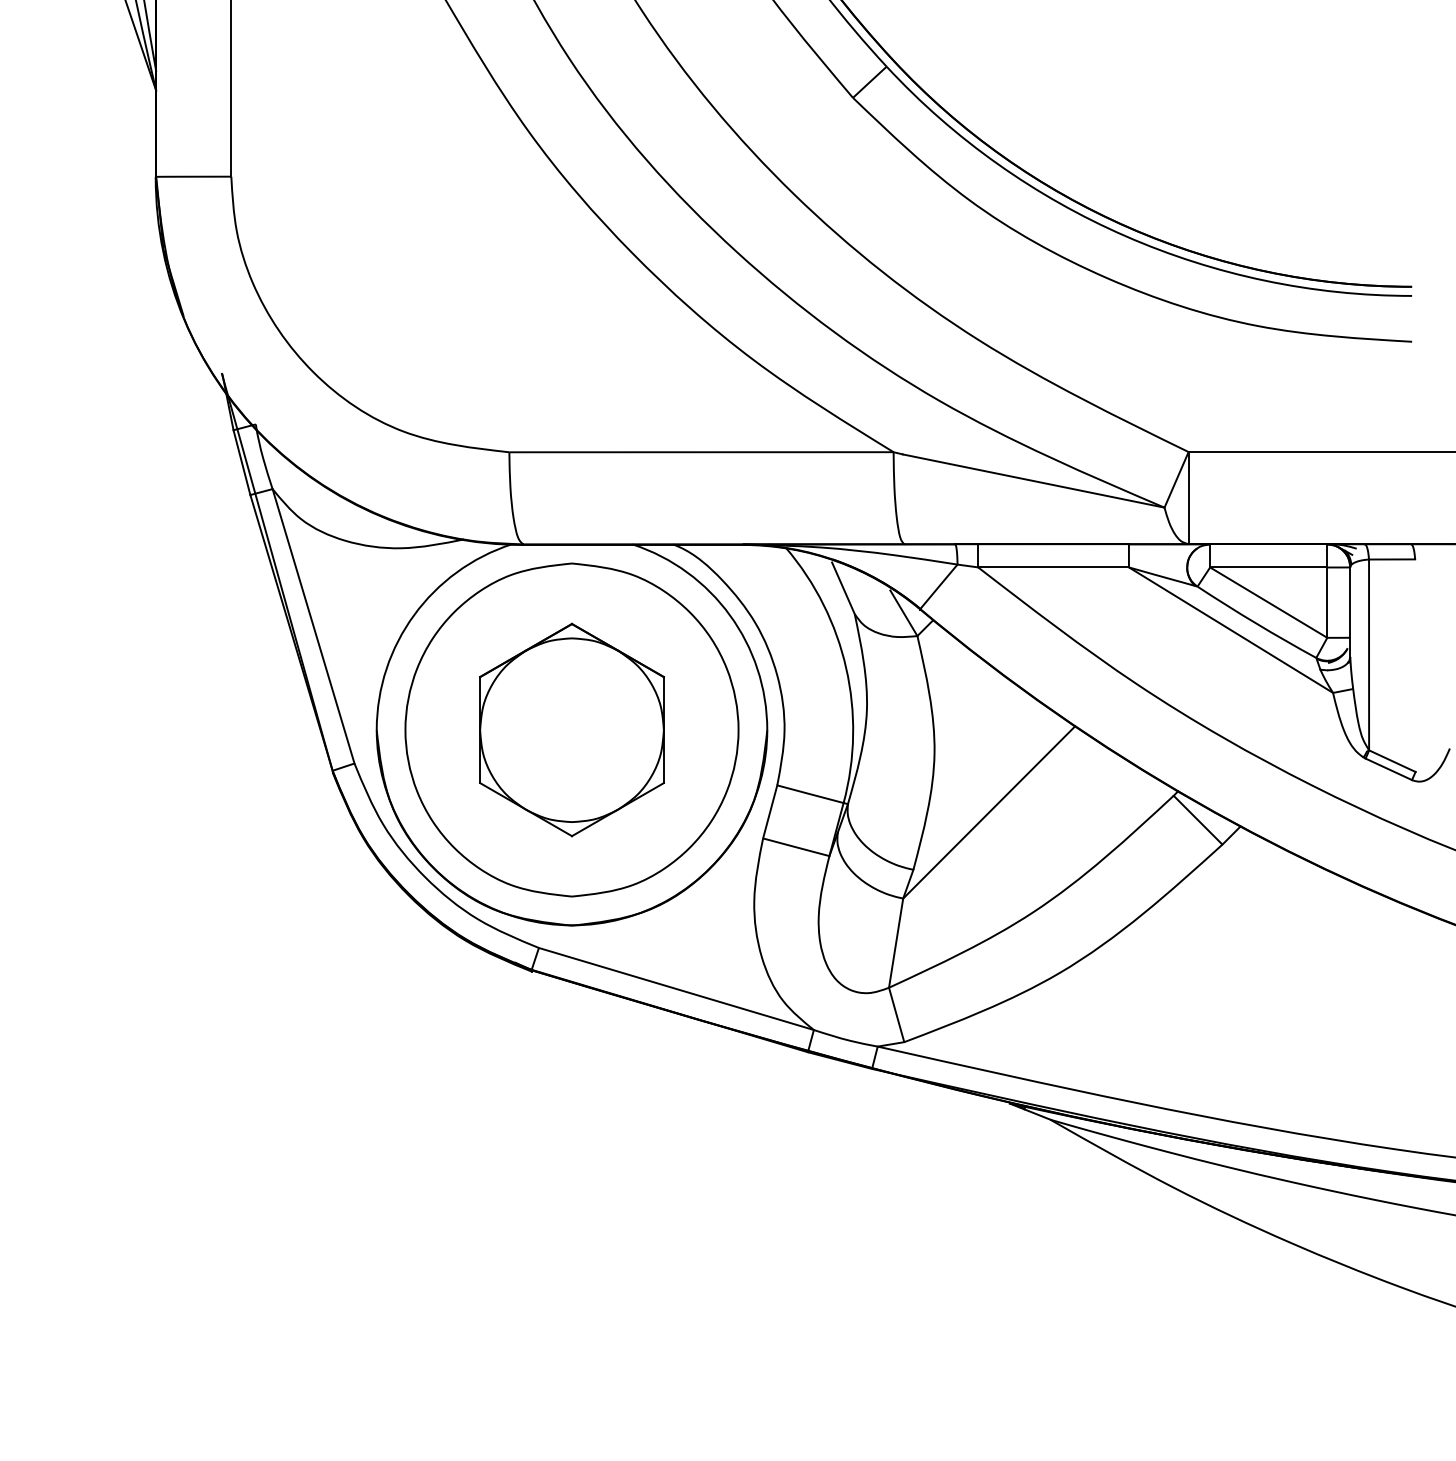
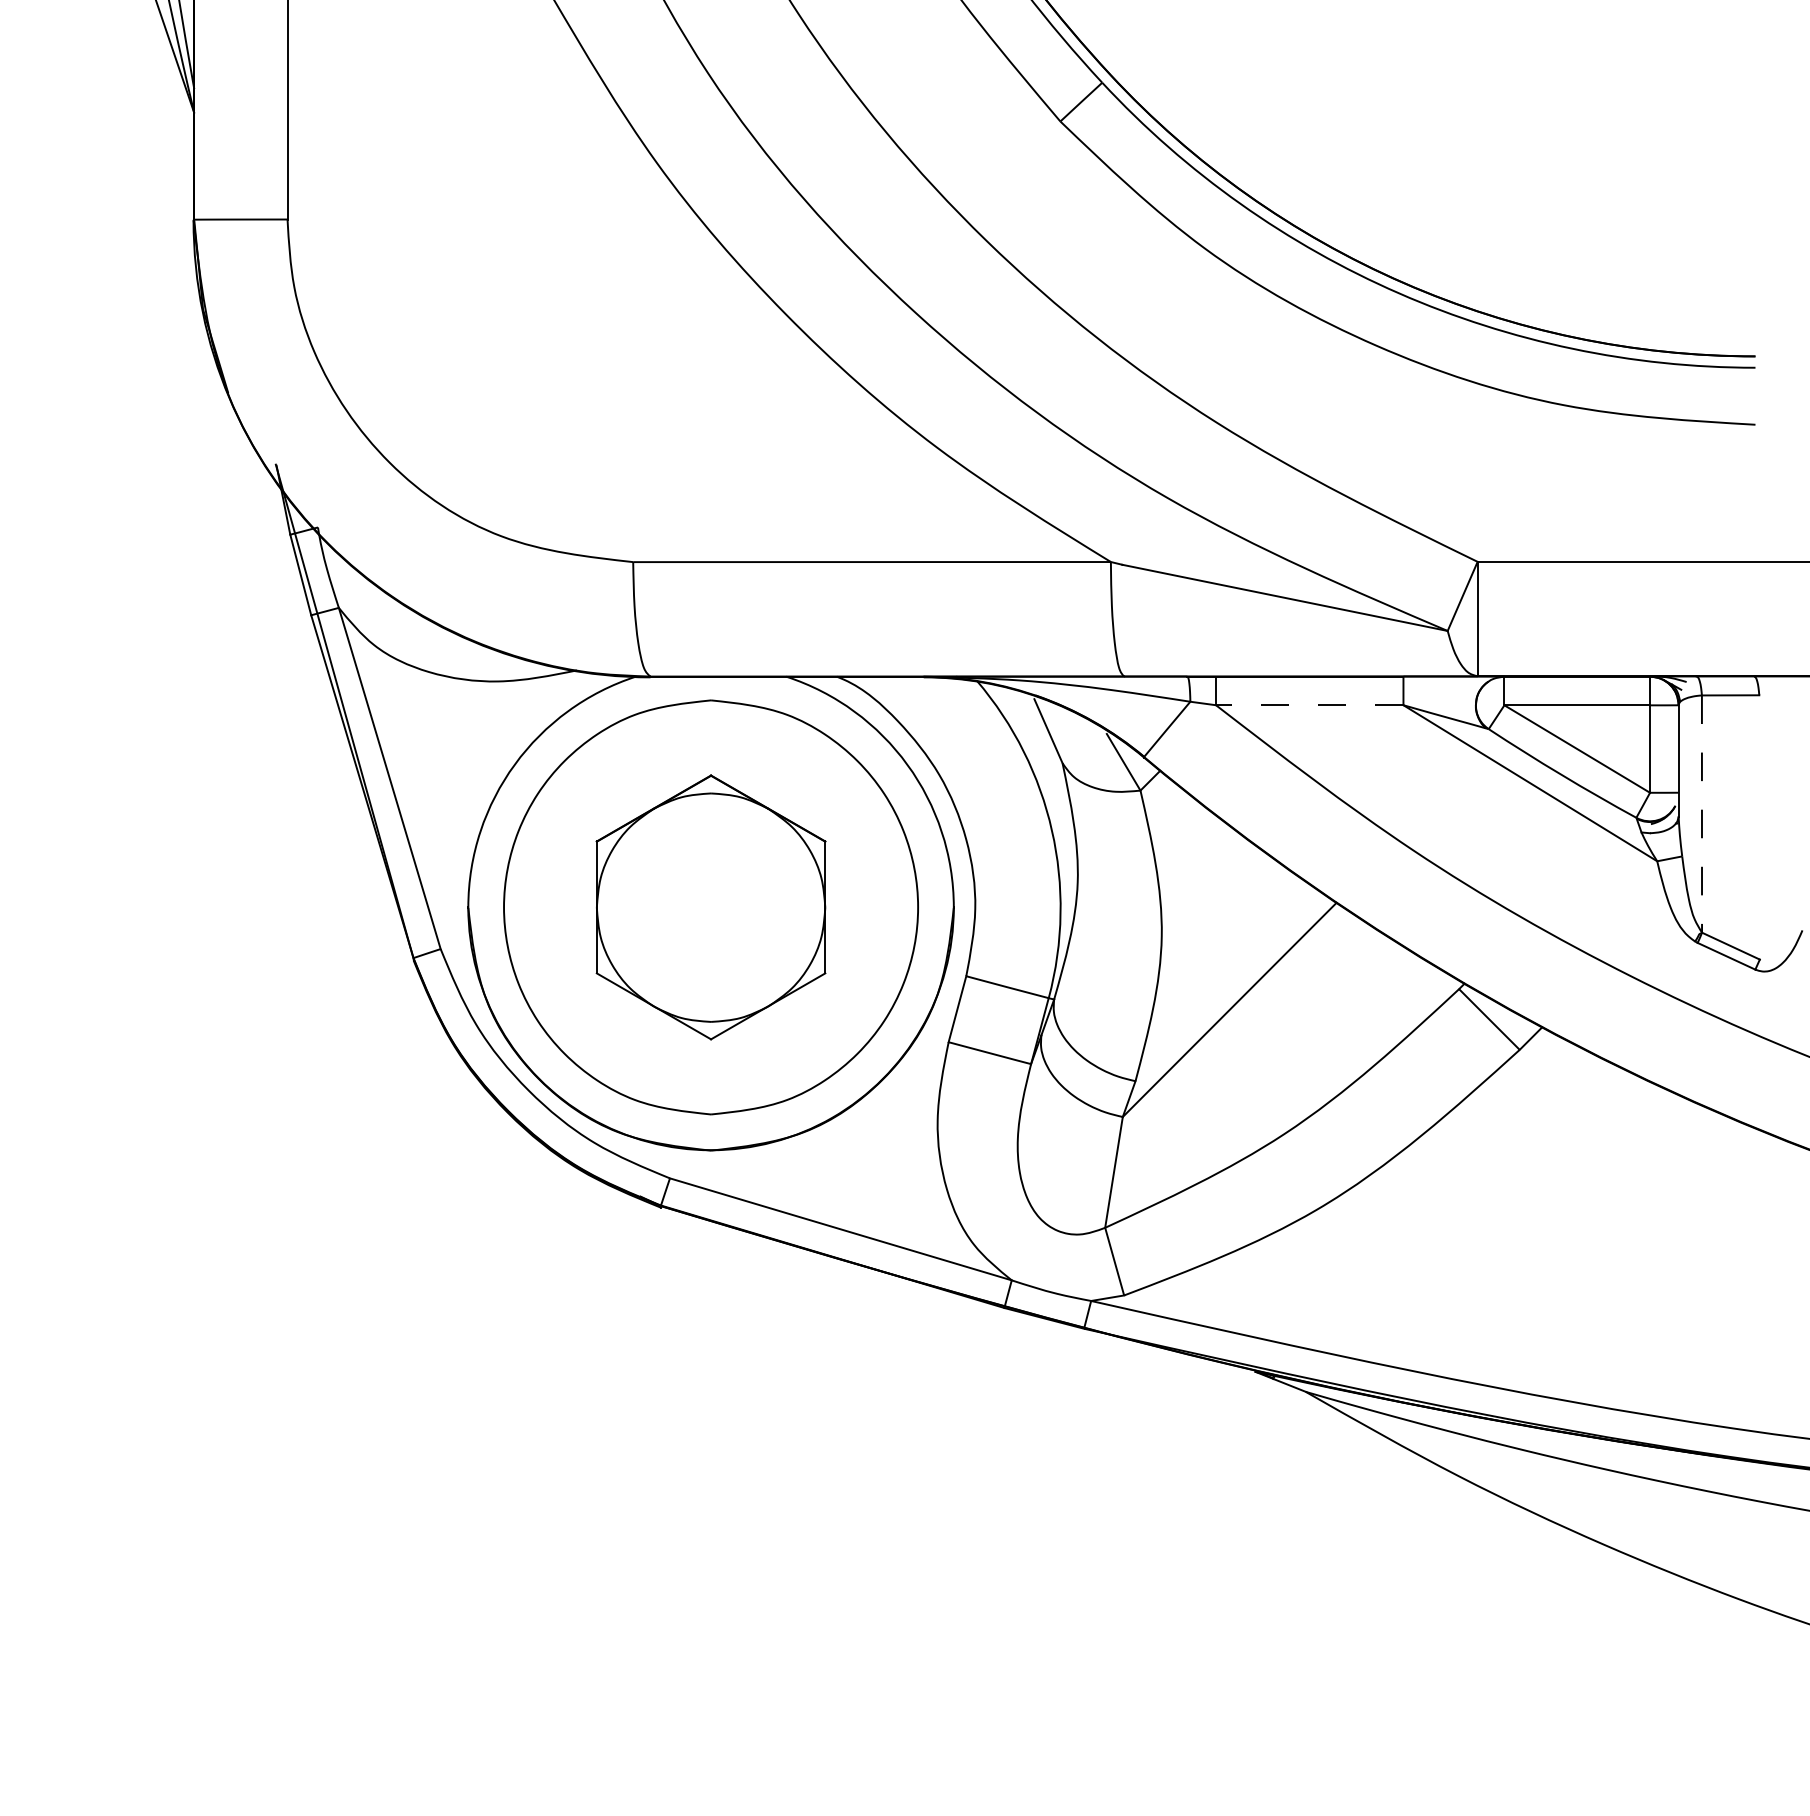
line: (1053, 567) -> (1309, 705), solid -> dashed
line: (1369, 655) -> (1702, 814), solid -> dashed

